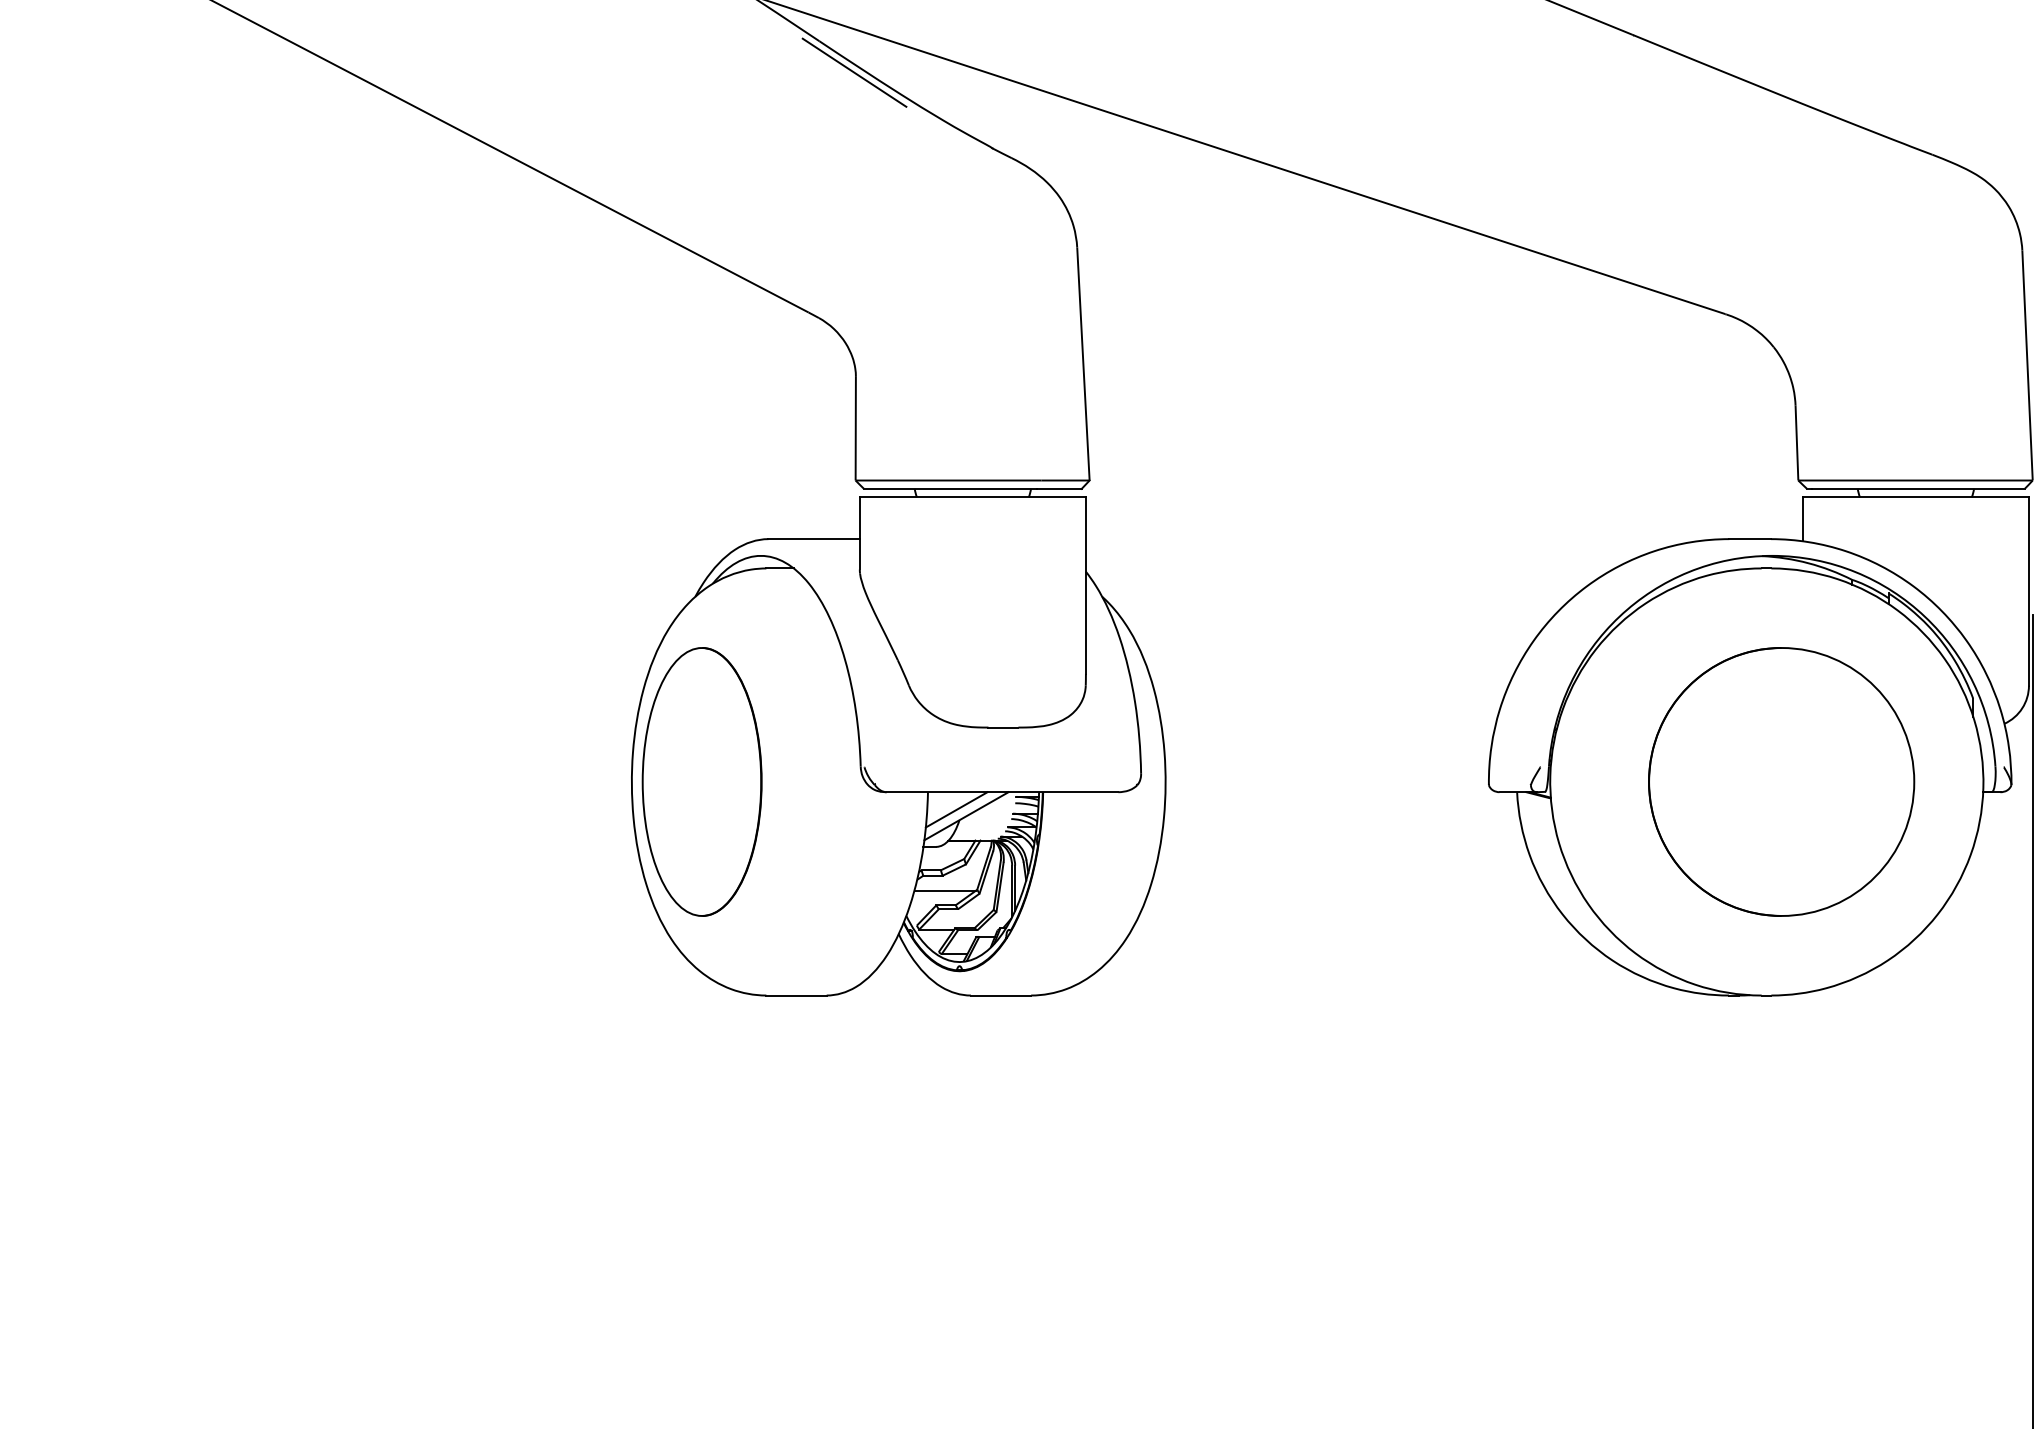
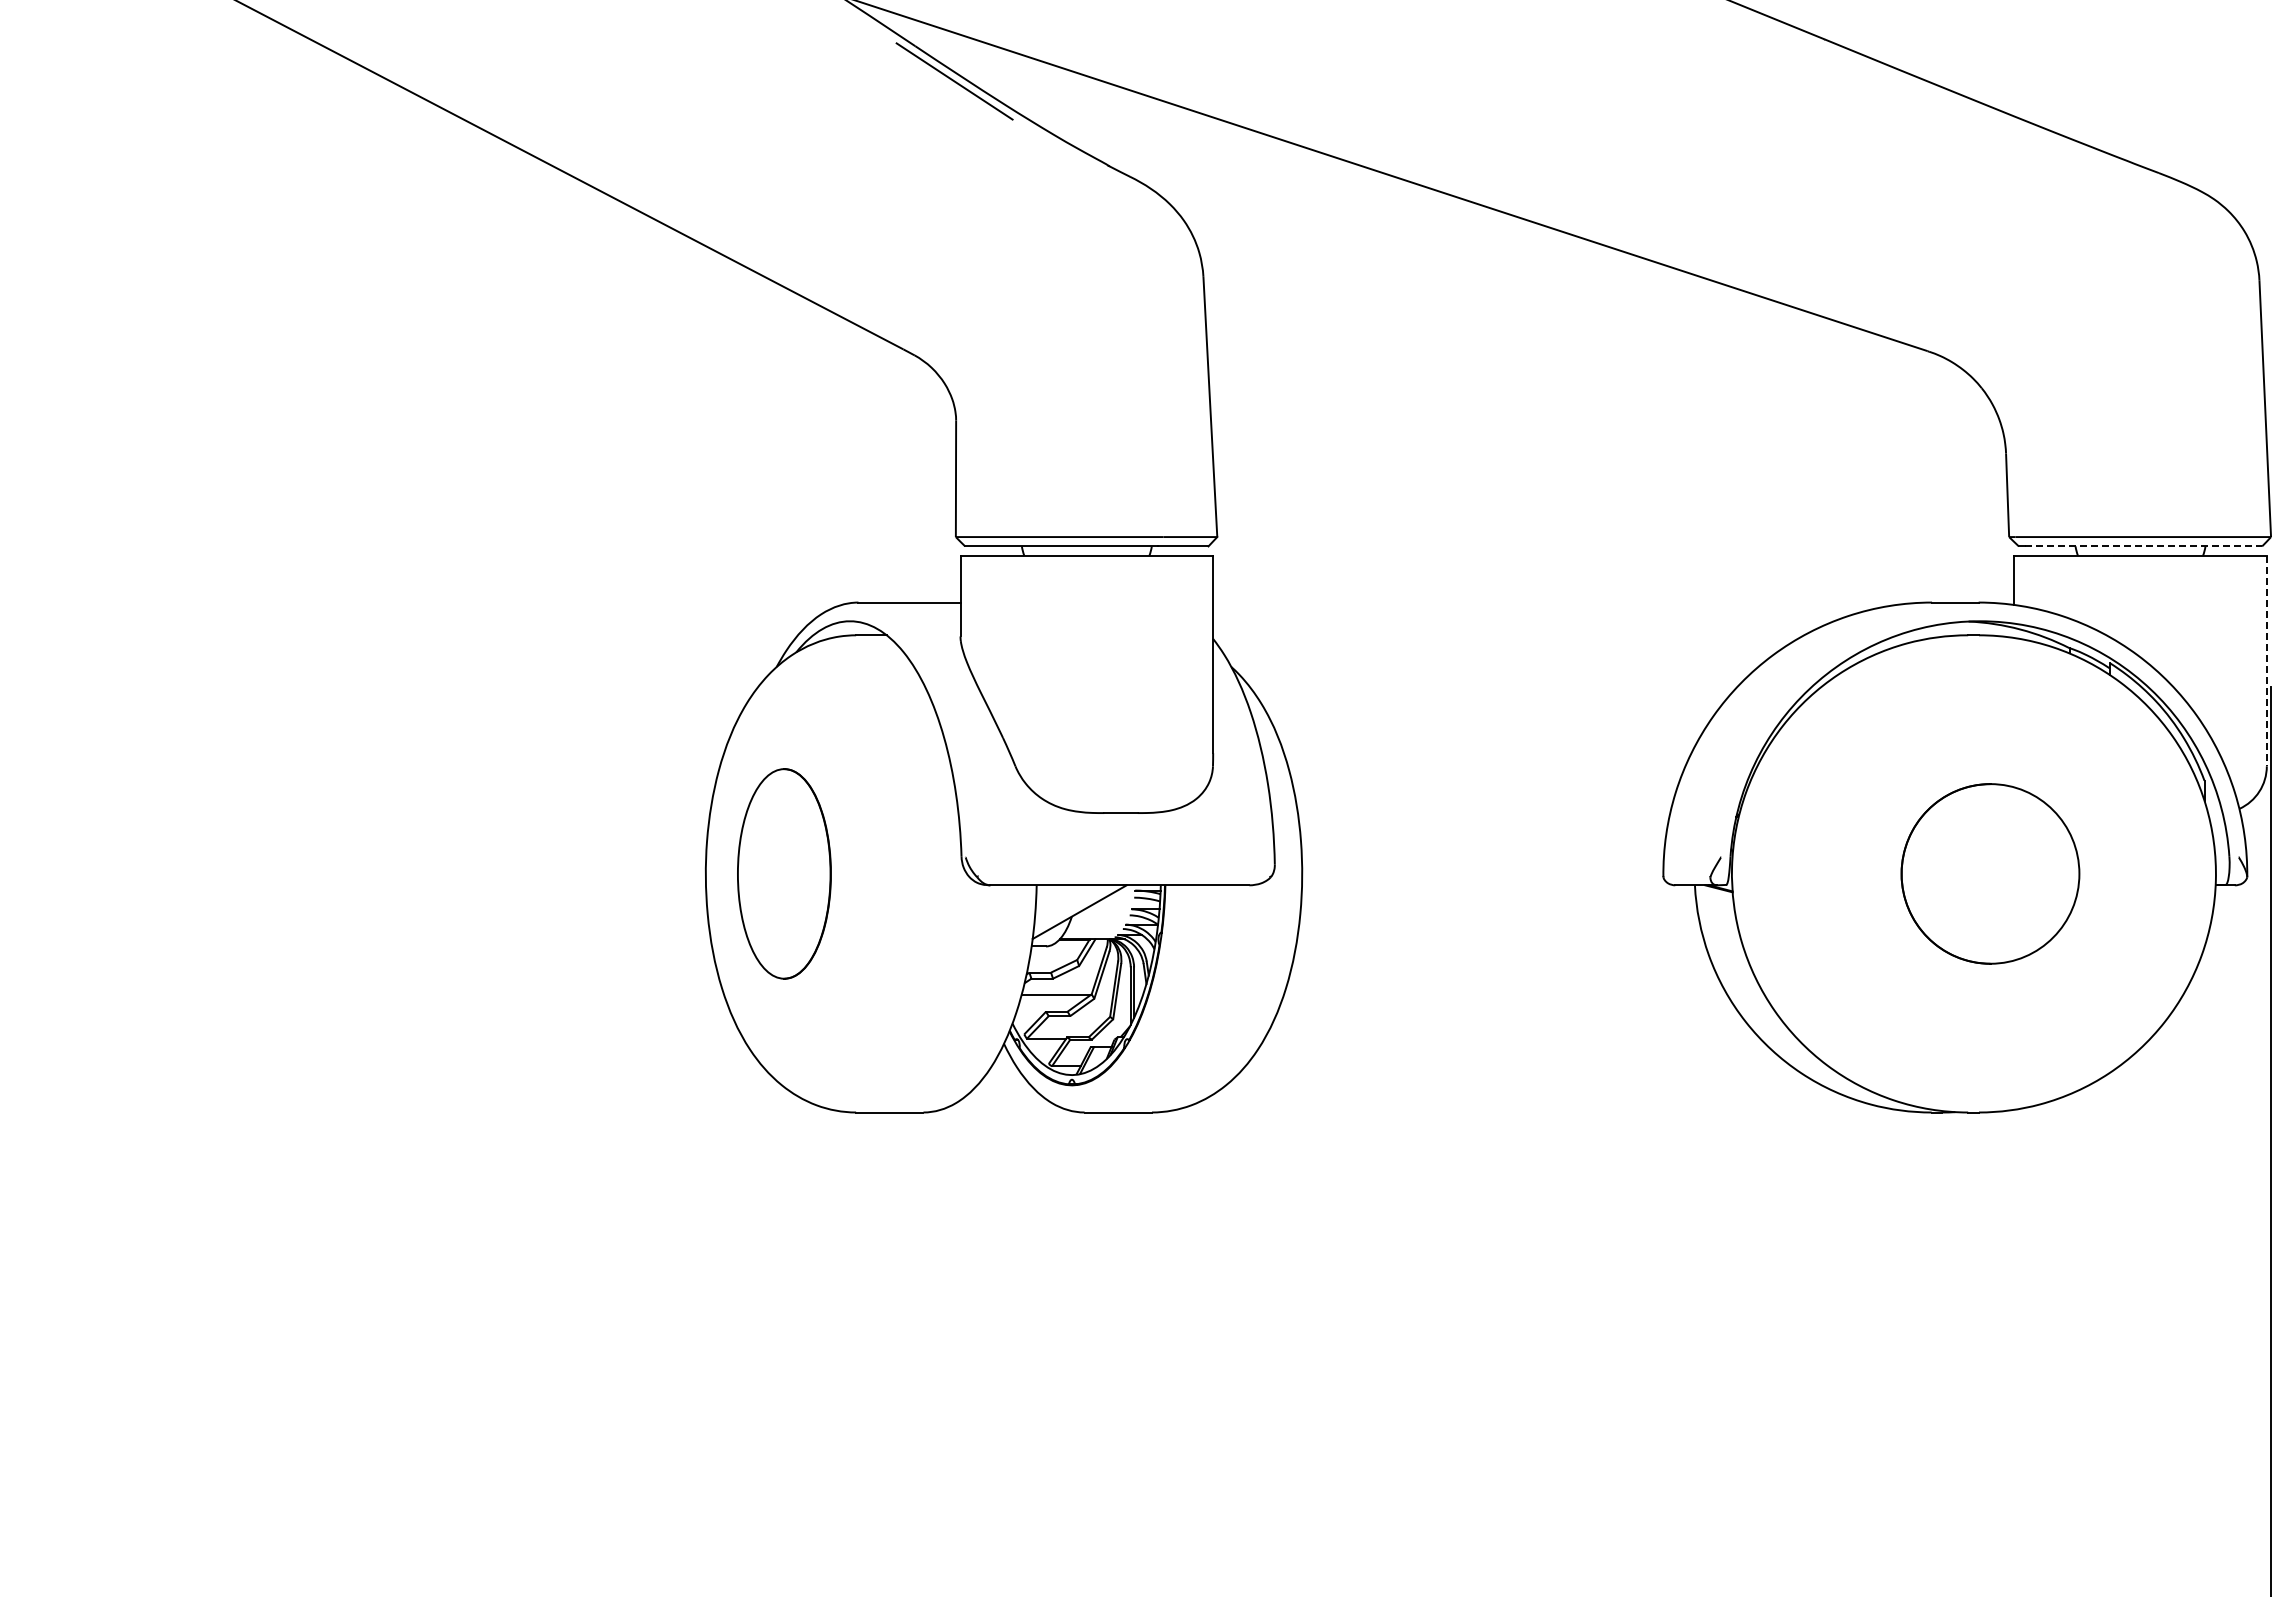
line: (1918, 488) -> (2143, 546), solid -> dashed
line: (2028, 591) -> (2266, 661), solid -> dashed
part: (702, 781) -> (784, 873), size x0.7
part: (1781, 781) -> (1990, 873), size x0.6
line: (956, 809) -> (1068, 904), removed

